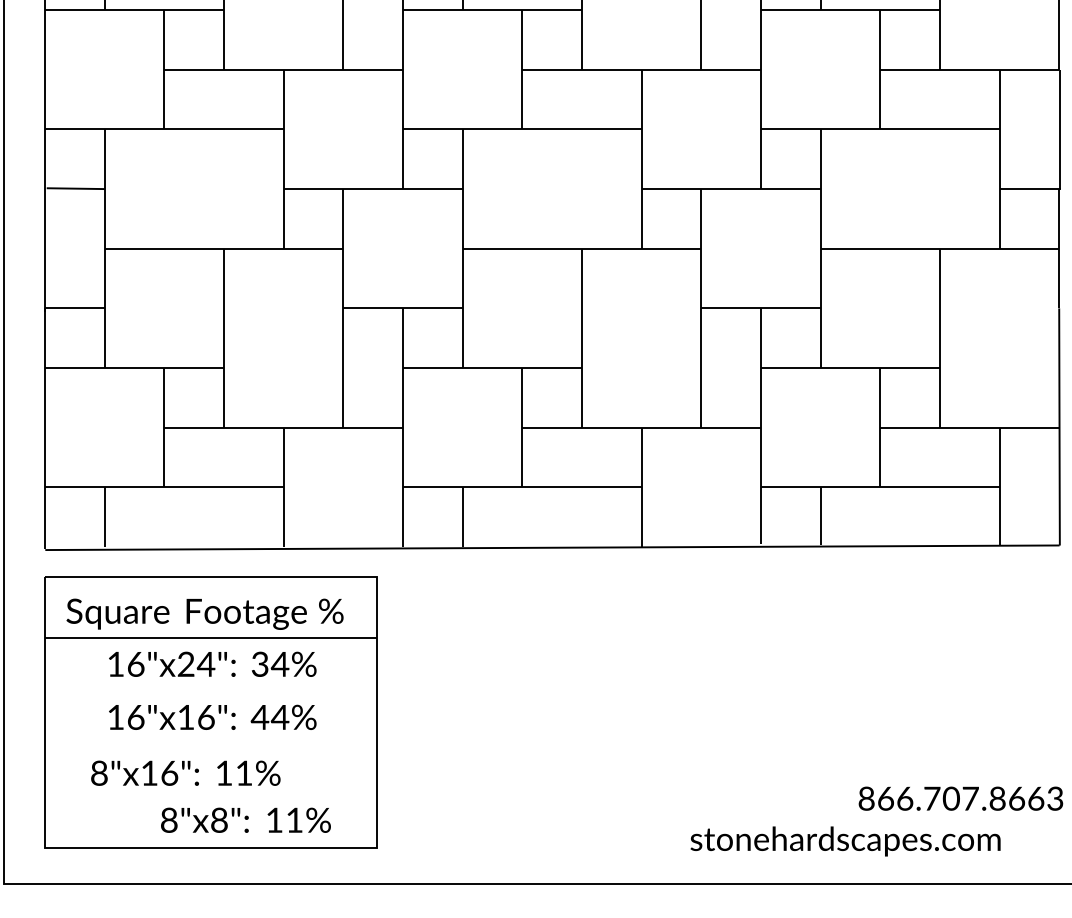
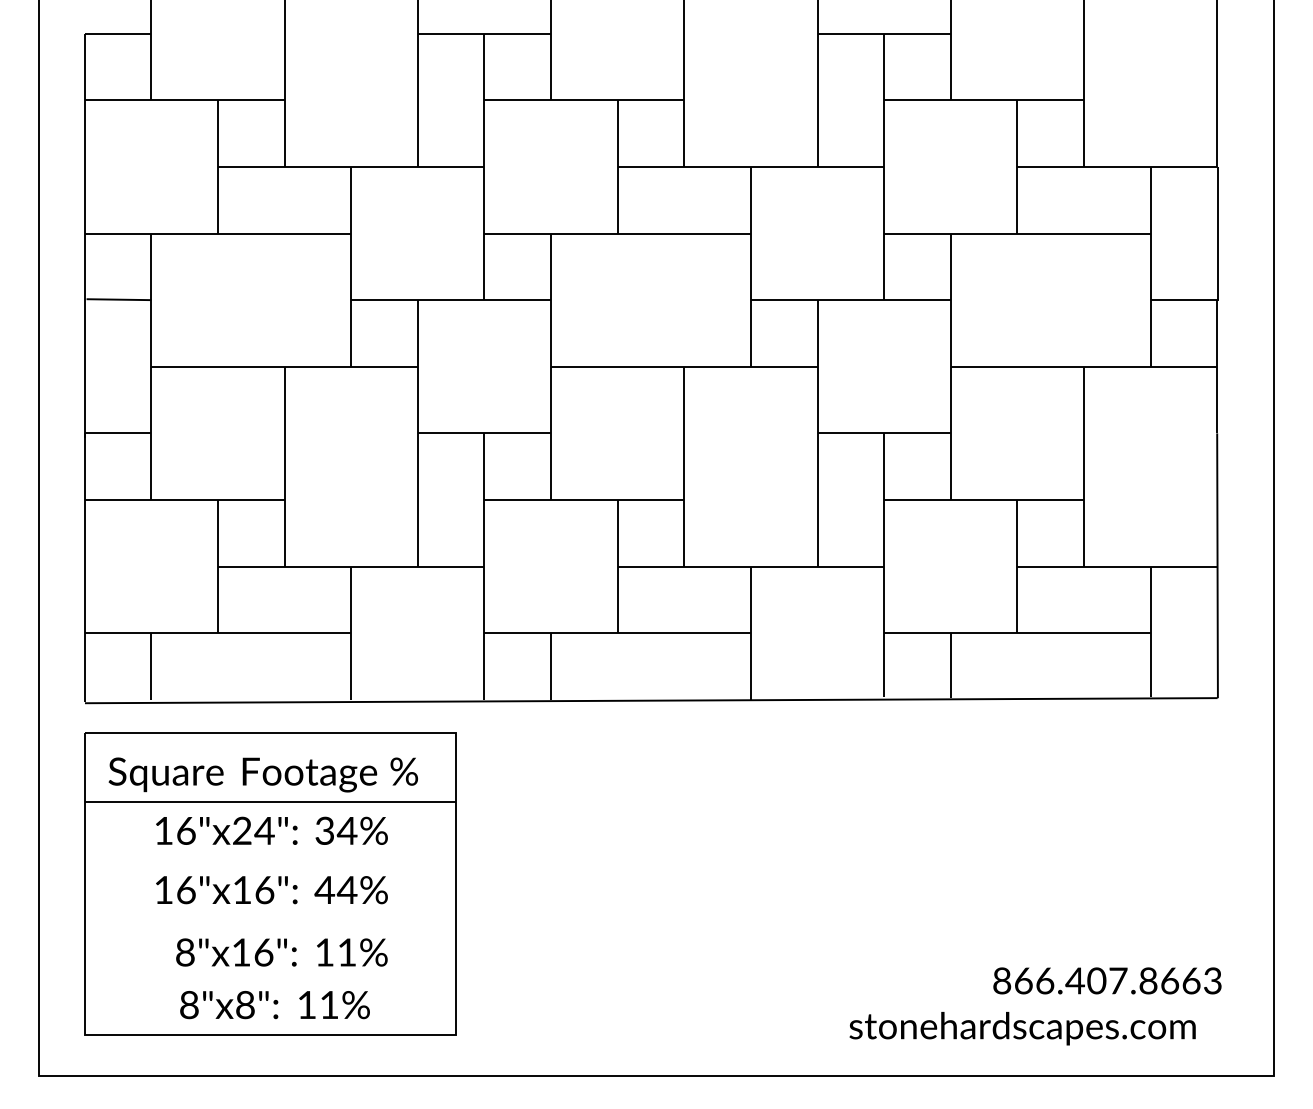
text: (185, 773) -> (281, 952), moved
text: (931, 798) -> (1074, 980), 866.707.8663 -> 866.407.8663
text: (245, 820) -> (274, 1005), moved
text: (845, 841) -> (1022, 1028), moved

